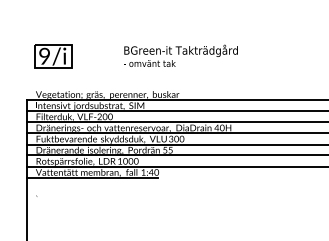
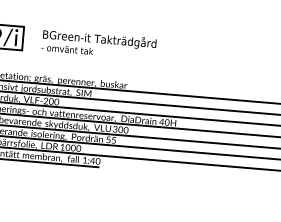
text: (180, 55) -> (98, 44), moved

